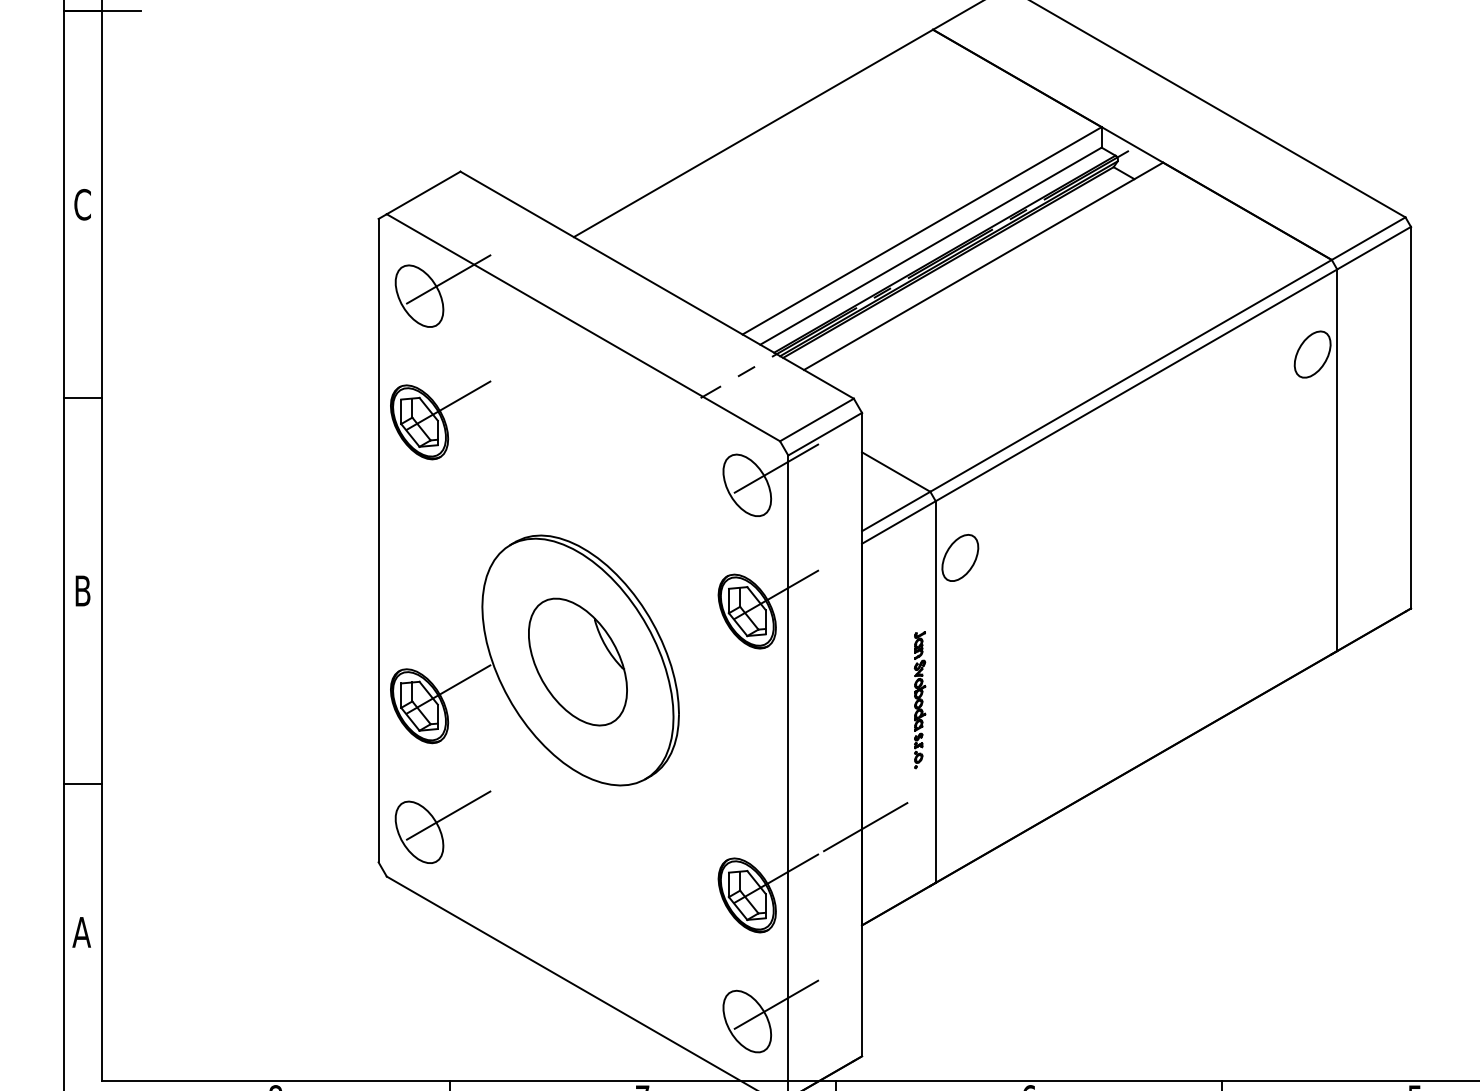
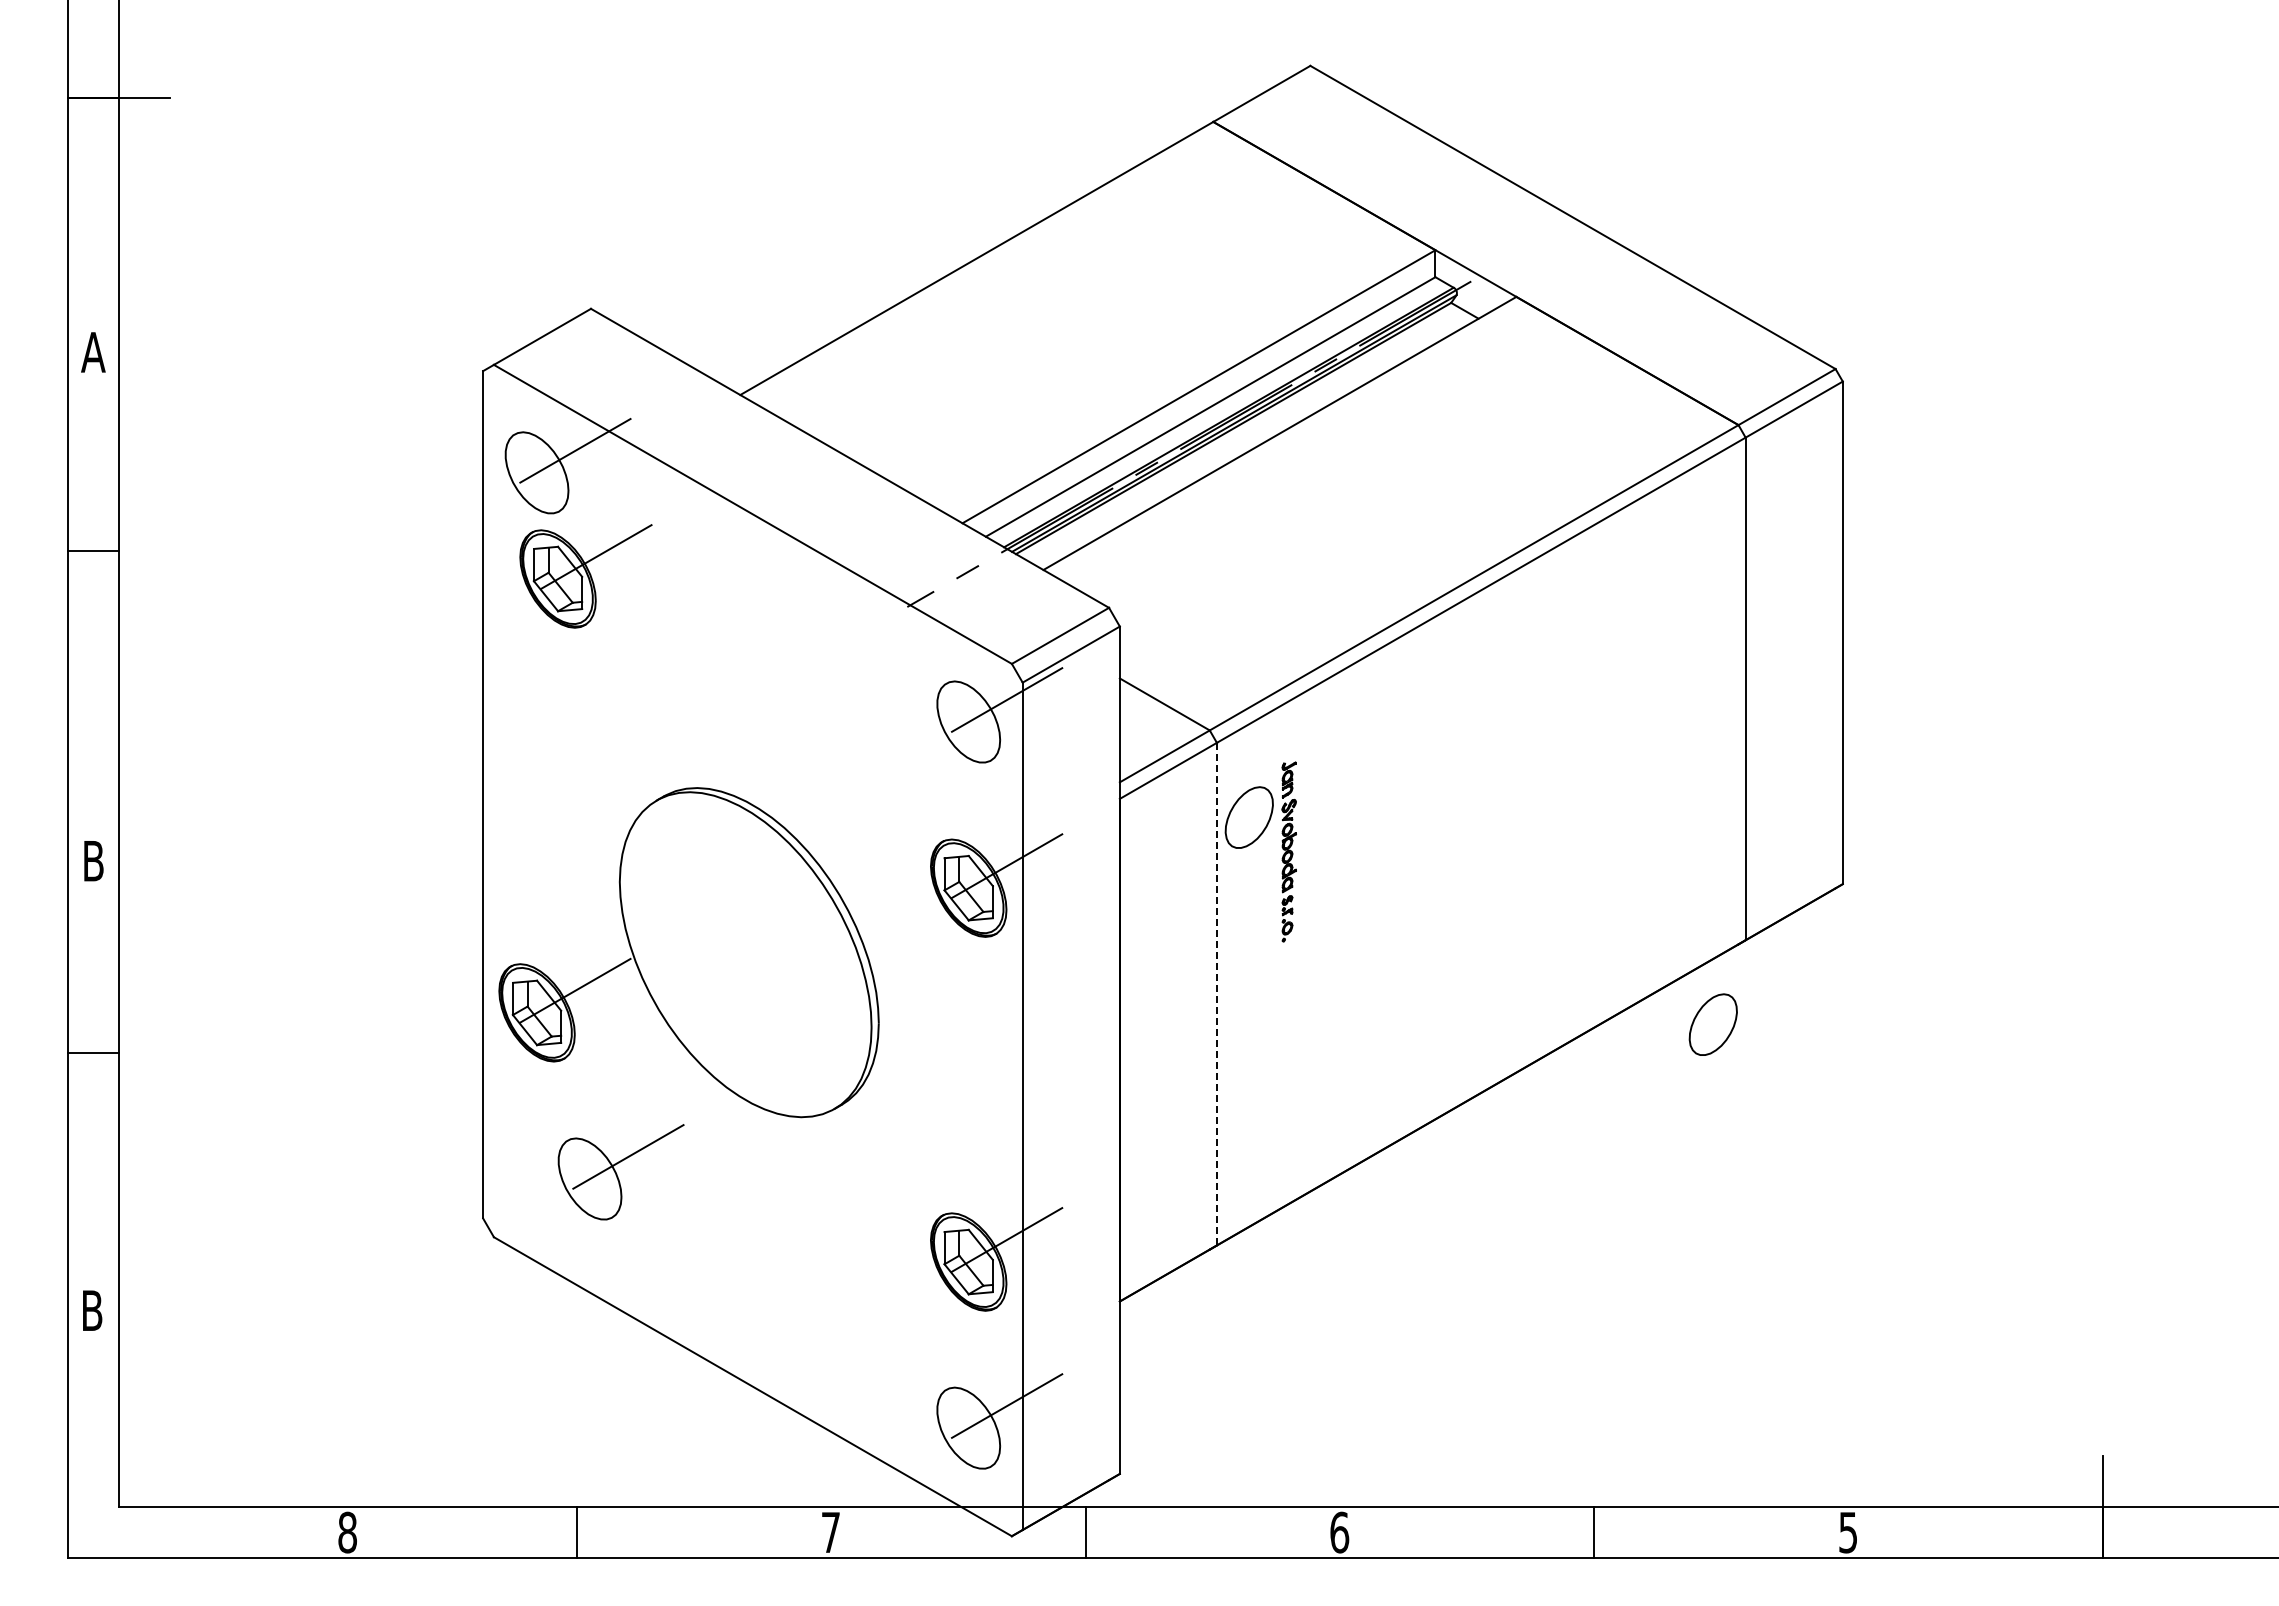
text: (82, 204) -> (93, 352), C -> A
part: (1312, 354) -> (1712, 1024), moved
line: (82, 397) -> (93, 551), moved
part: (440, 420) -> (585, 576), moved
part: (577, 661) -> (745, 954), removed
line: (935, 691) -> (1216, 993), solid -> dashed
part: (919, 699) -> (1288, 851), moved
line: (82, 784) -> (93, 1053), moved
part: (442, 827) -> (620, 1172), moved
line: (864, 827) -> (1122, 1172), removed
text: (81, 932) -> (91, 1310), A -> B

